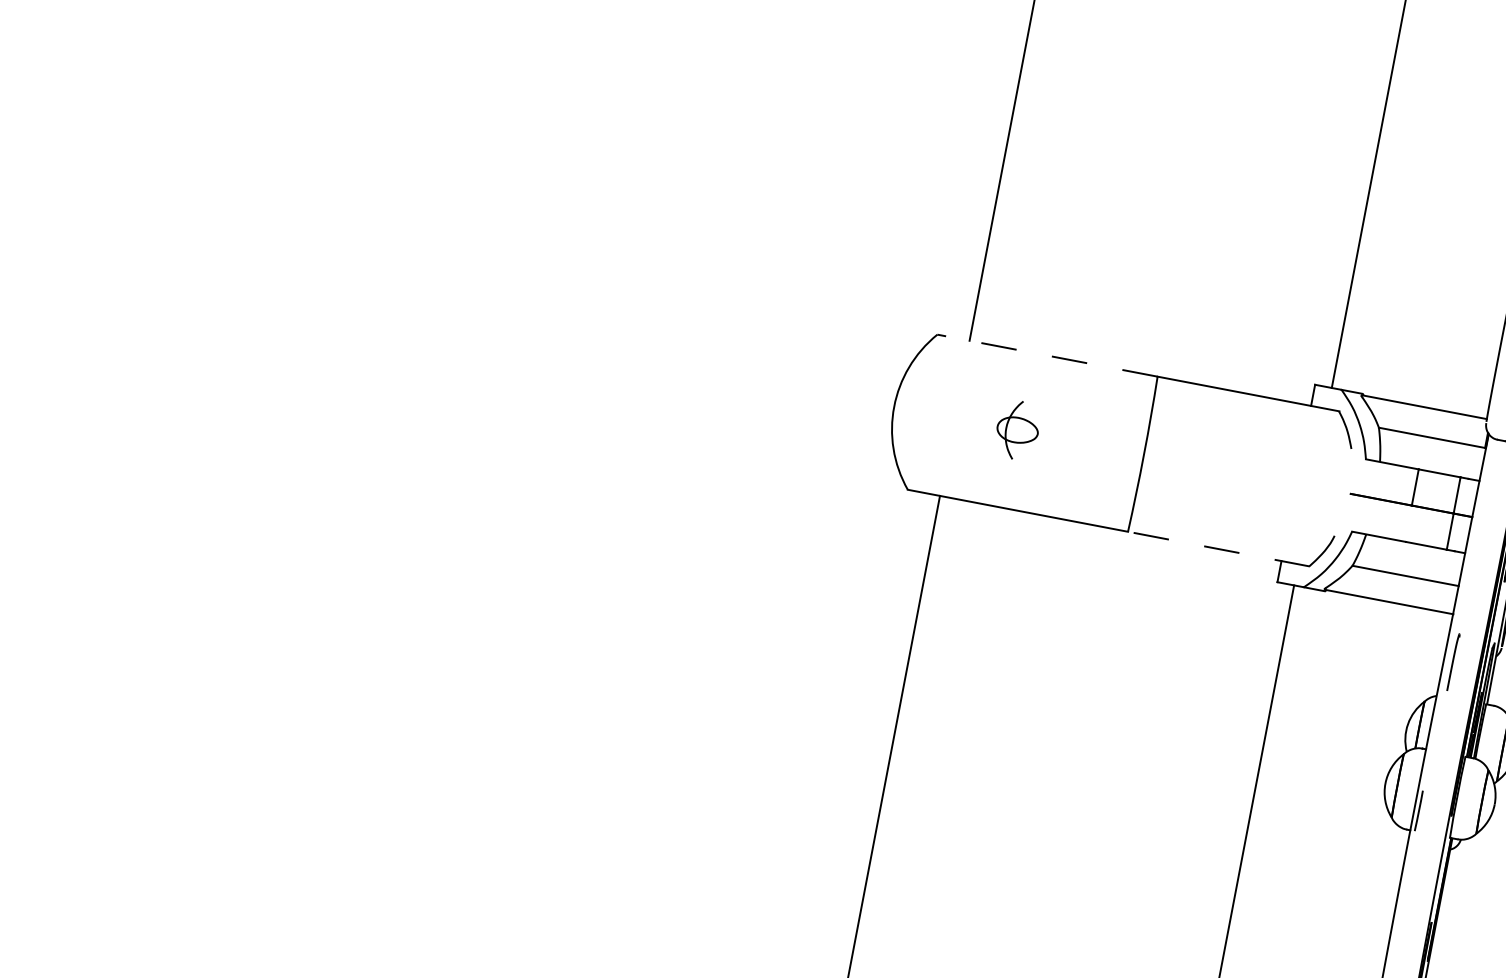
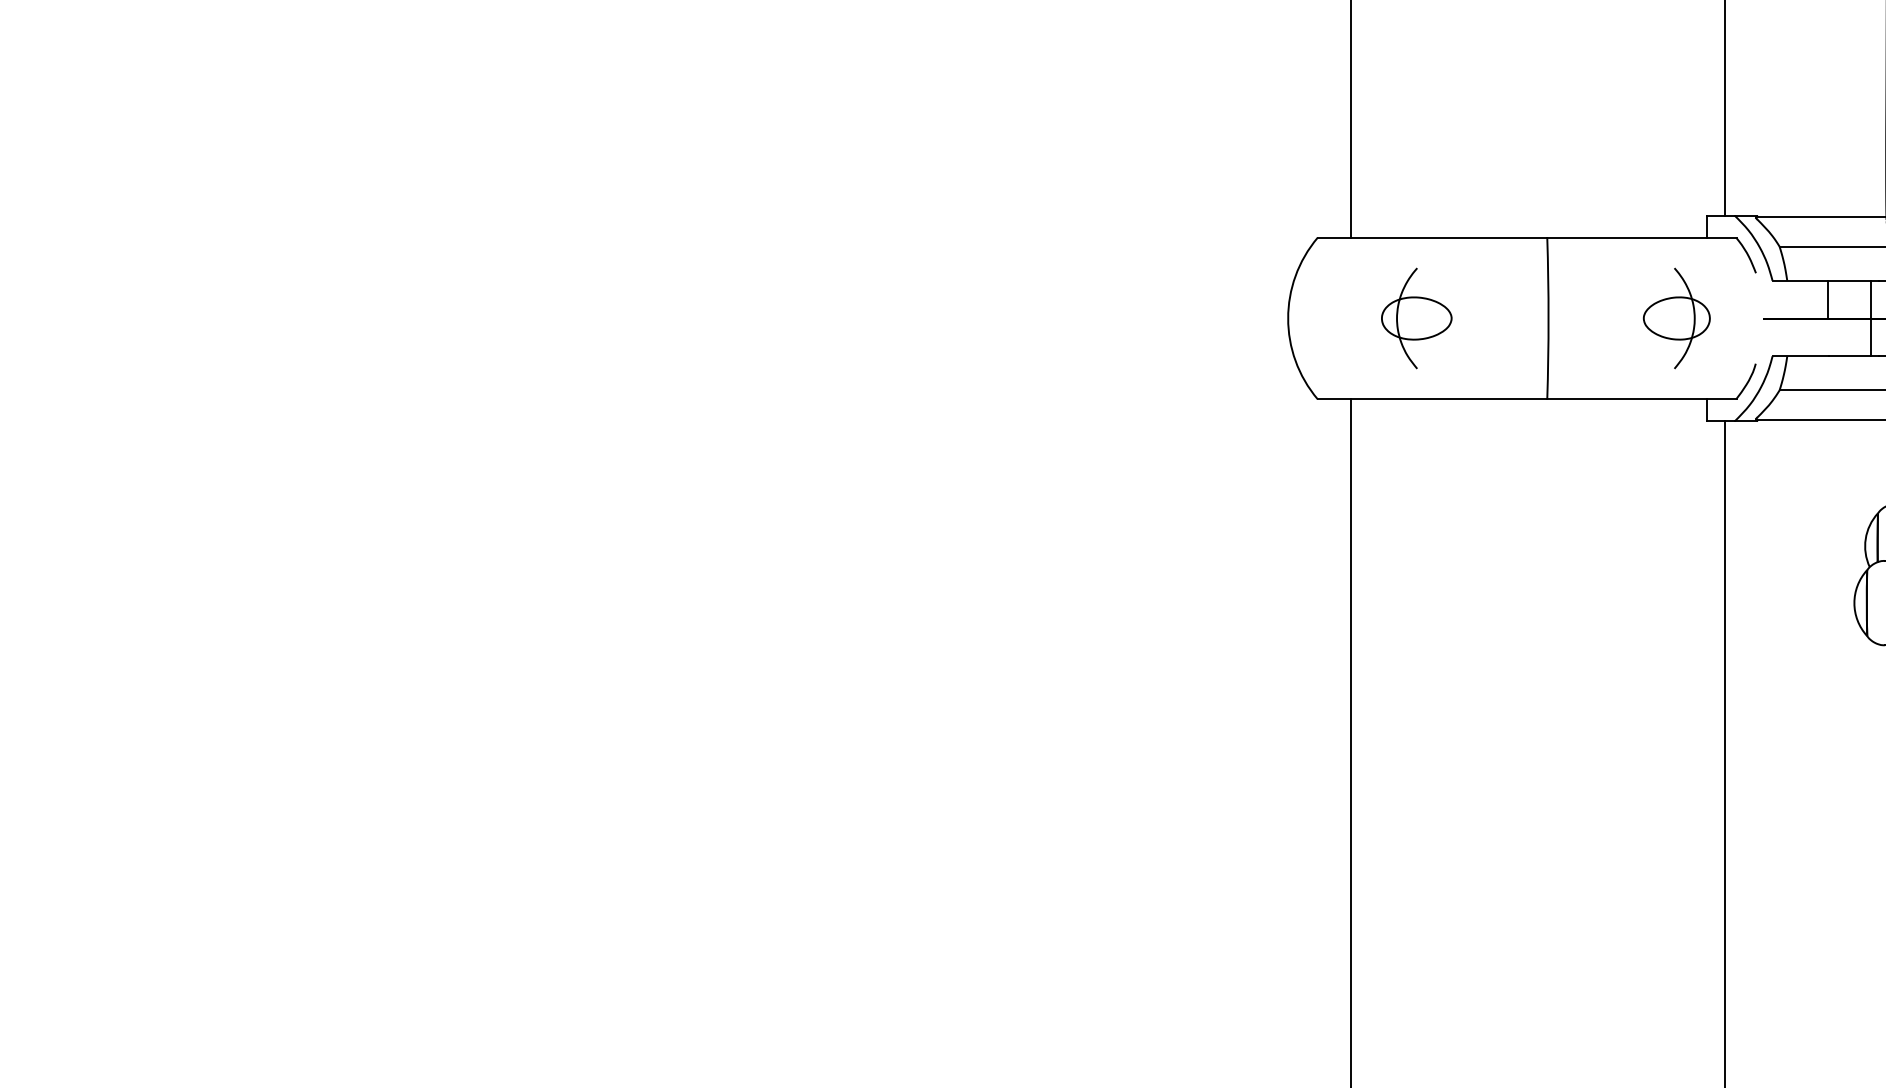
line: (1047, 355) -> (1432, 237), dashed -> solid
part: (1017, 430) -> (1416, 318), size x1.67
part: (1266, 477) -> (1676, 318), added
line: (1219, 549) -> (1642, 399), dashed -> solid

